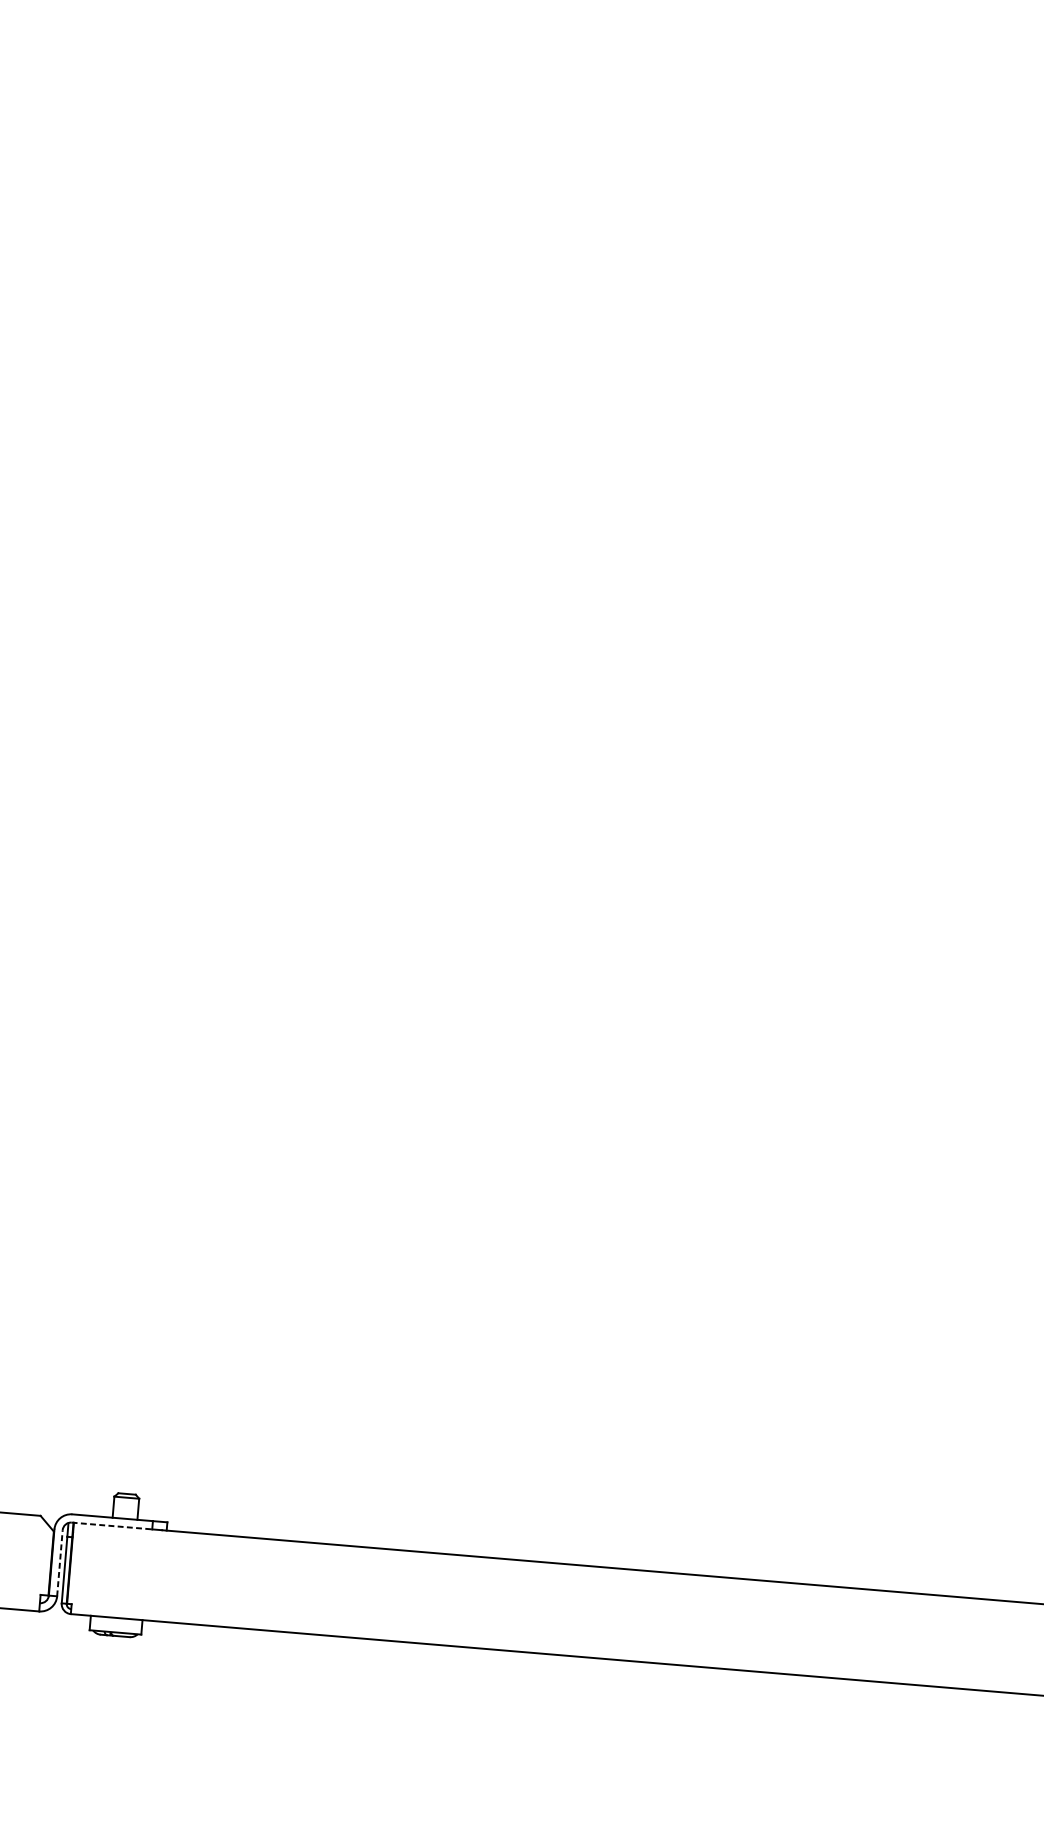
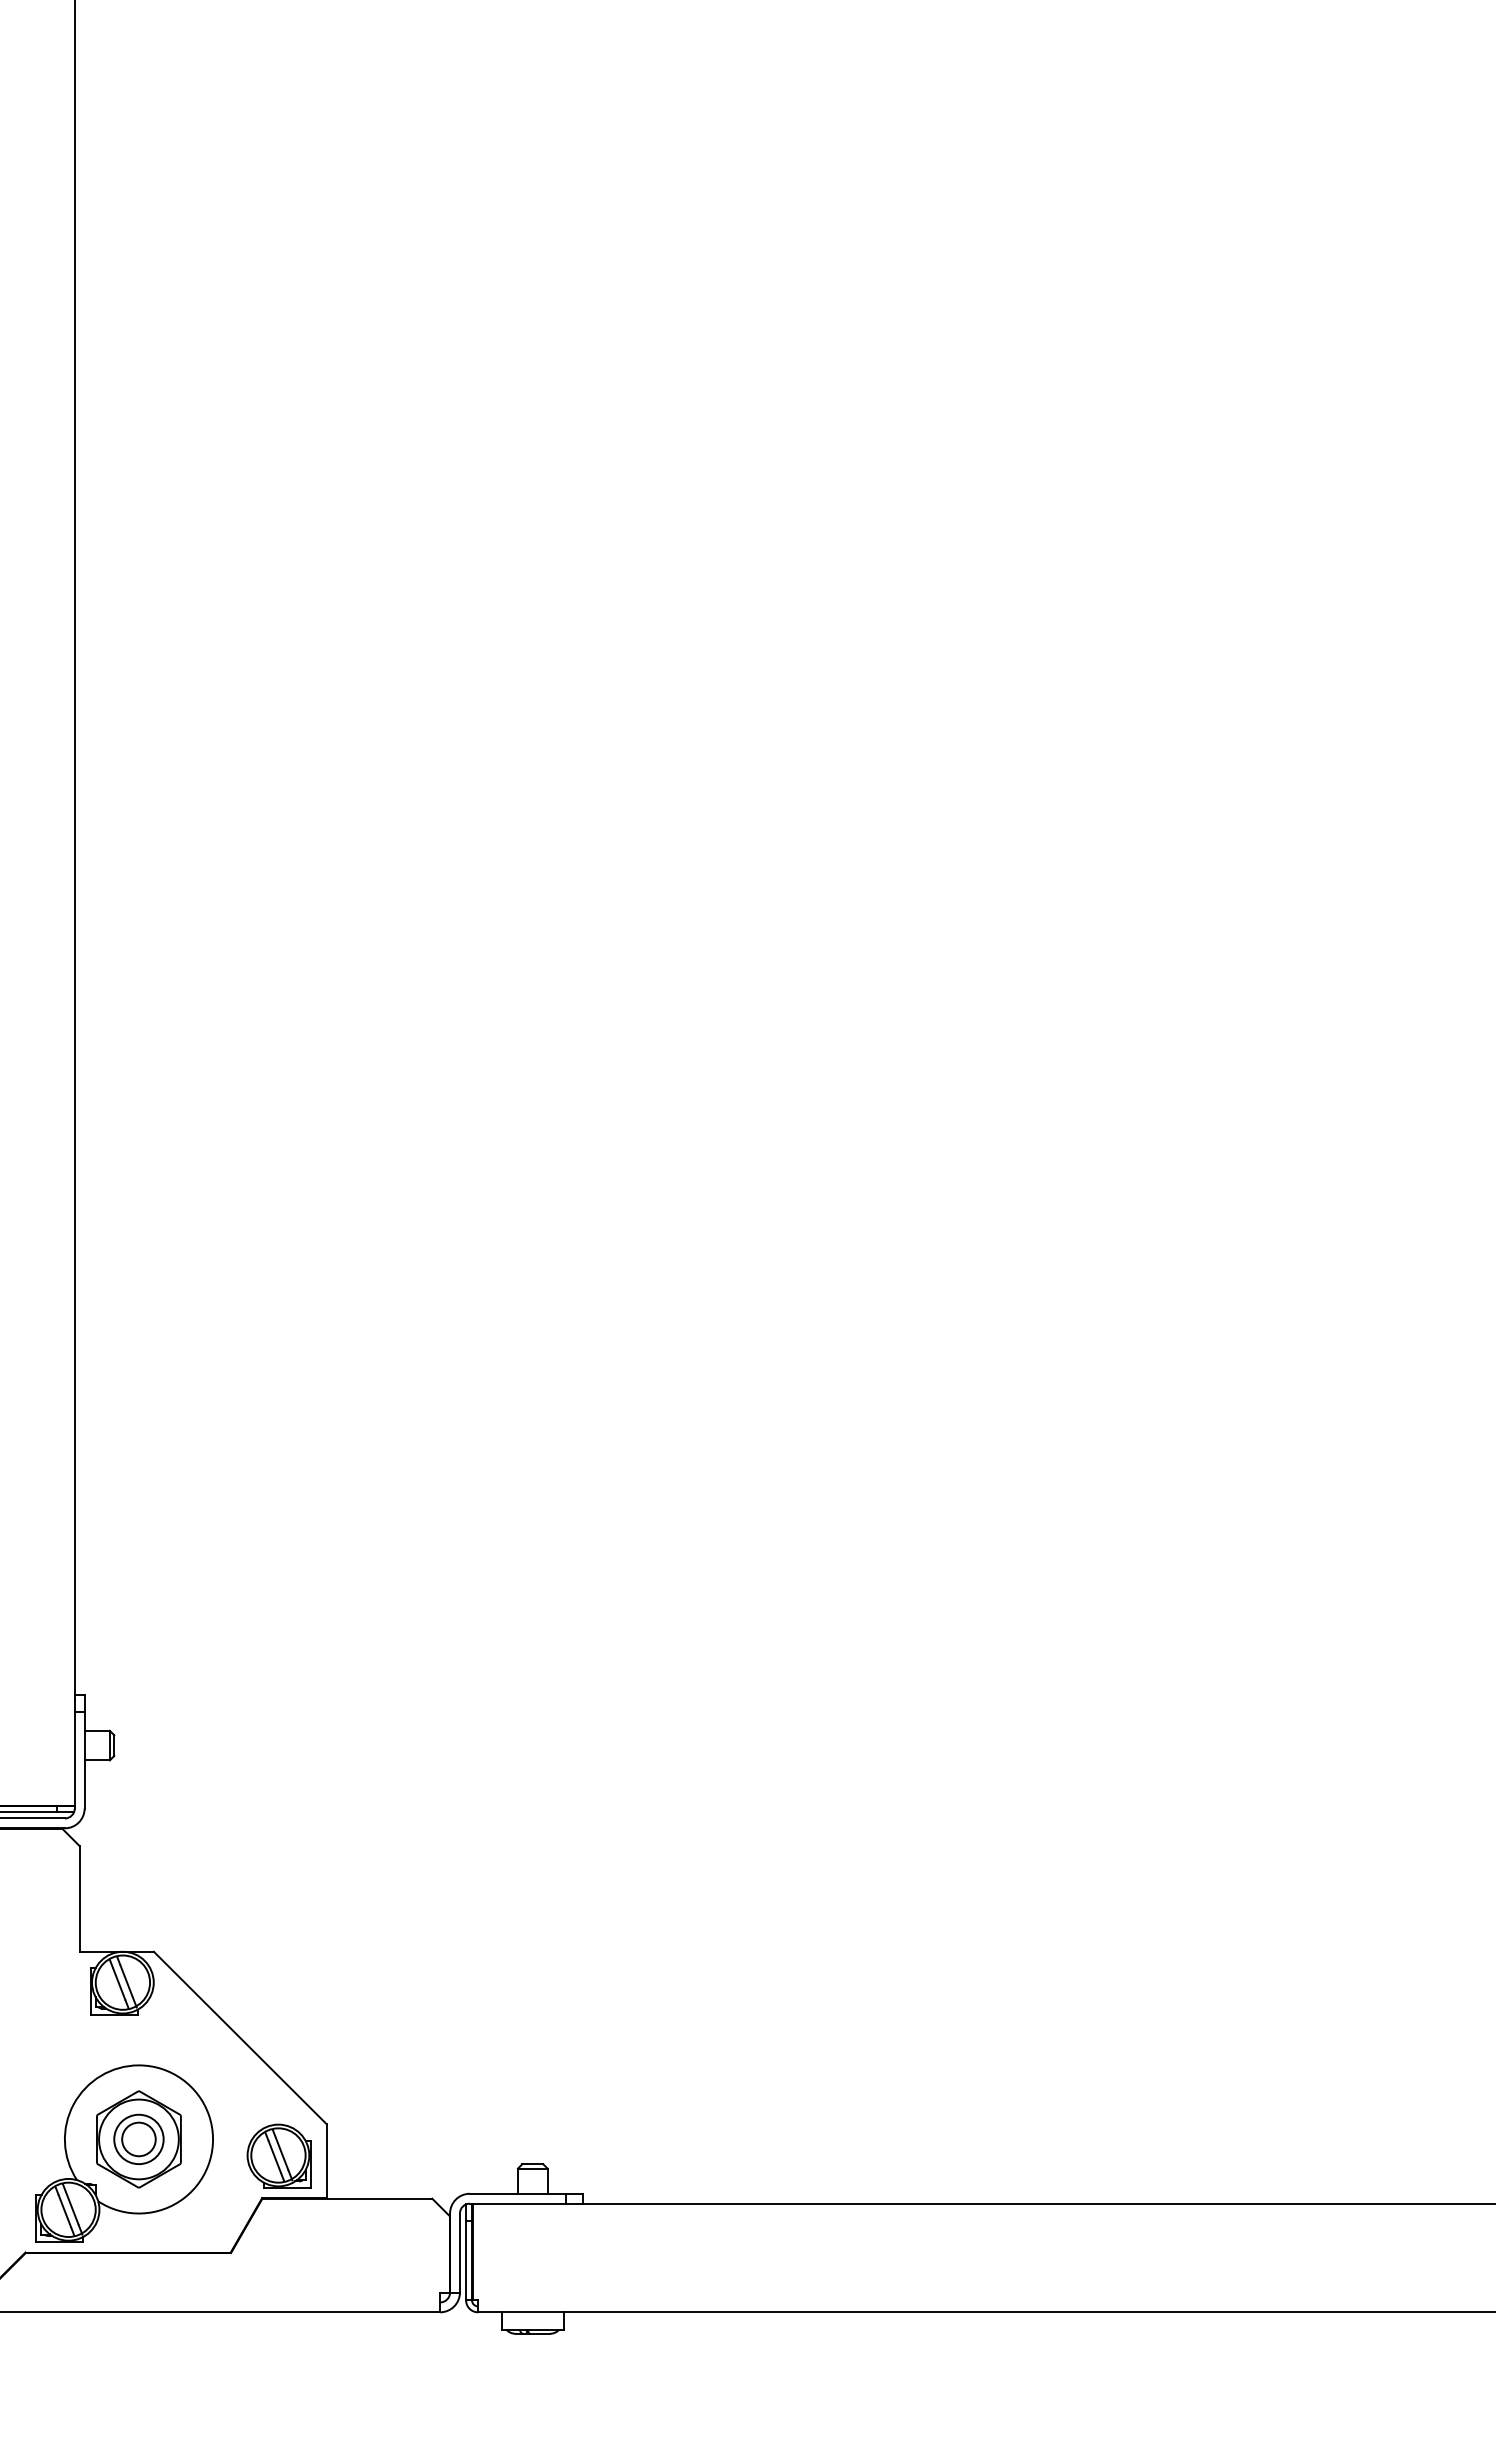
line: (112, 1525) -> (518, 2203), dashed -> solid
line: (59, 1563) -> (459, 2253), dashed -> solid

